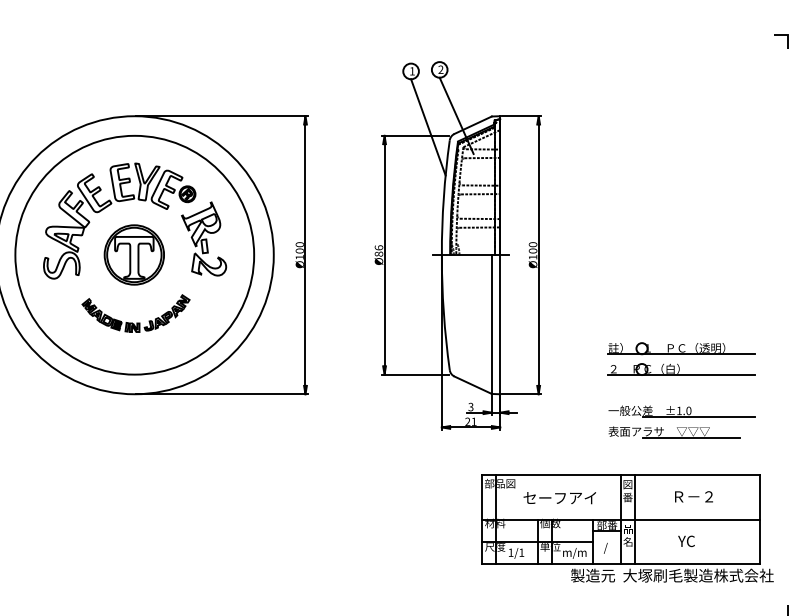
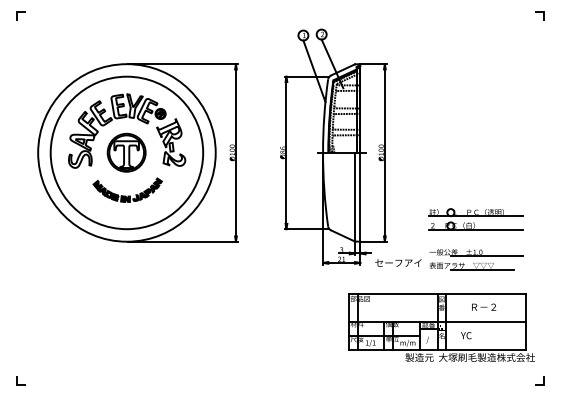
text: (559, 497) -> (398, 262), moved
text: (686, 541) -> (466, 335), moved

